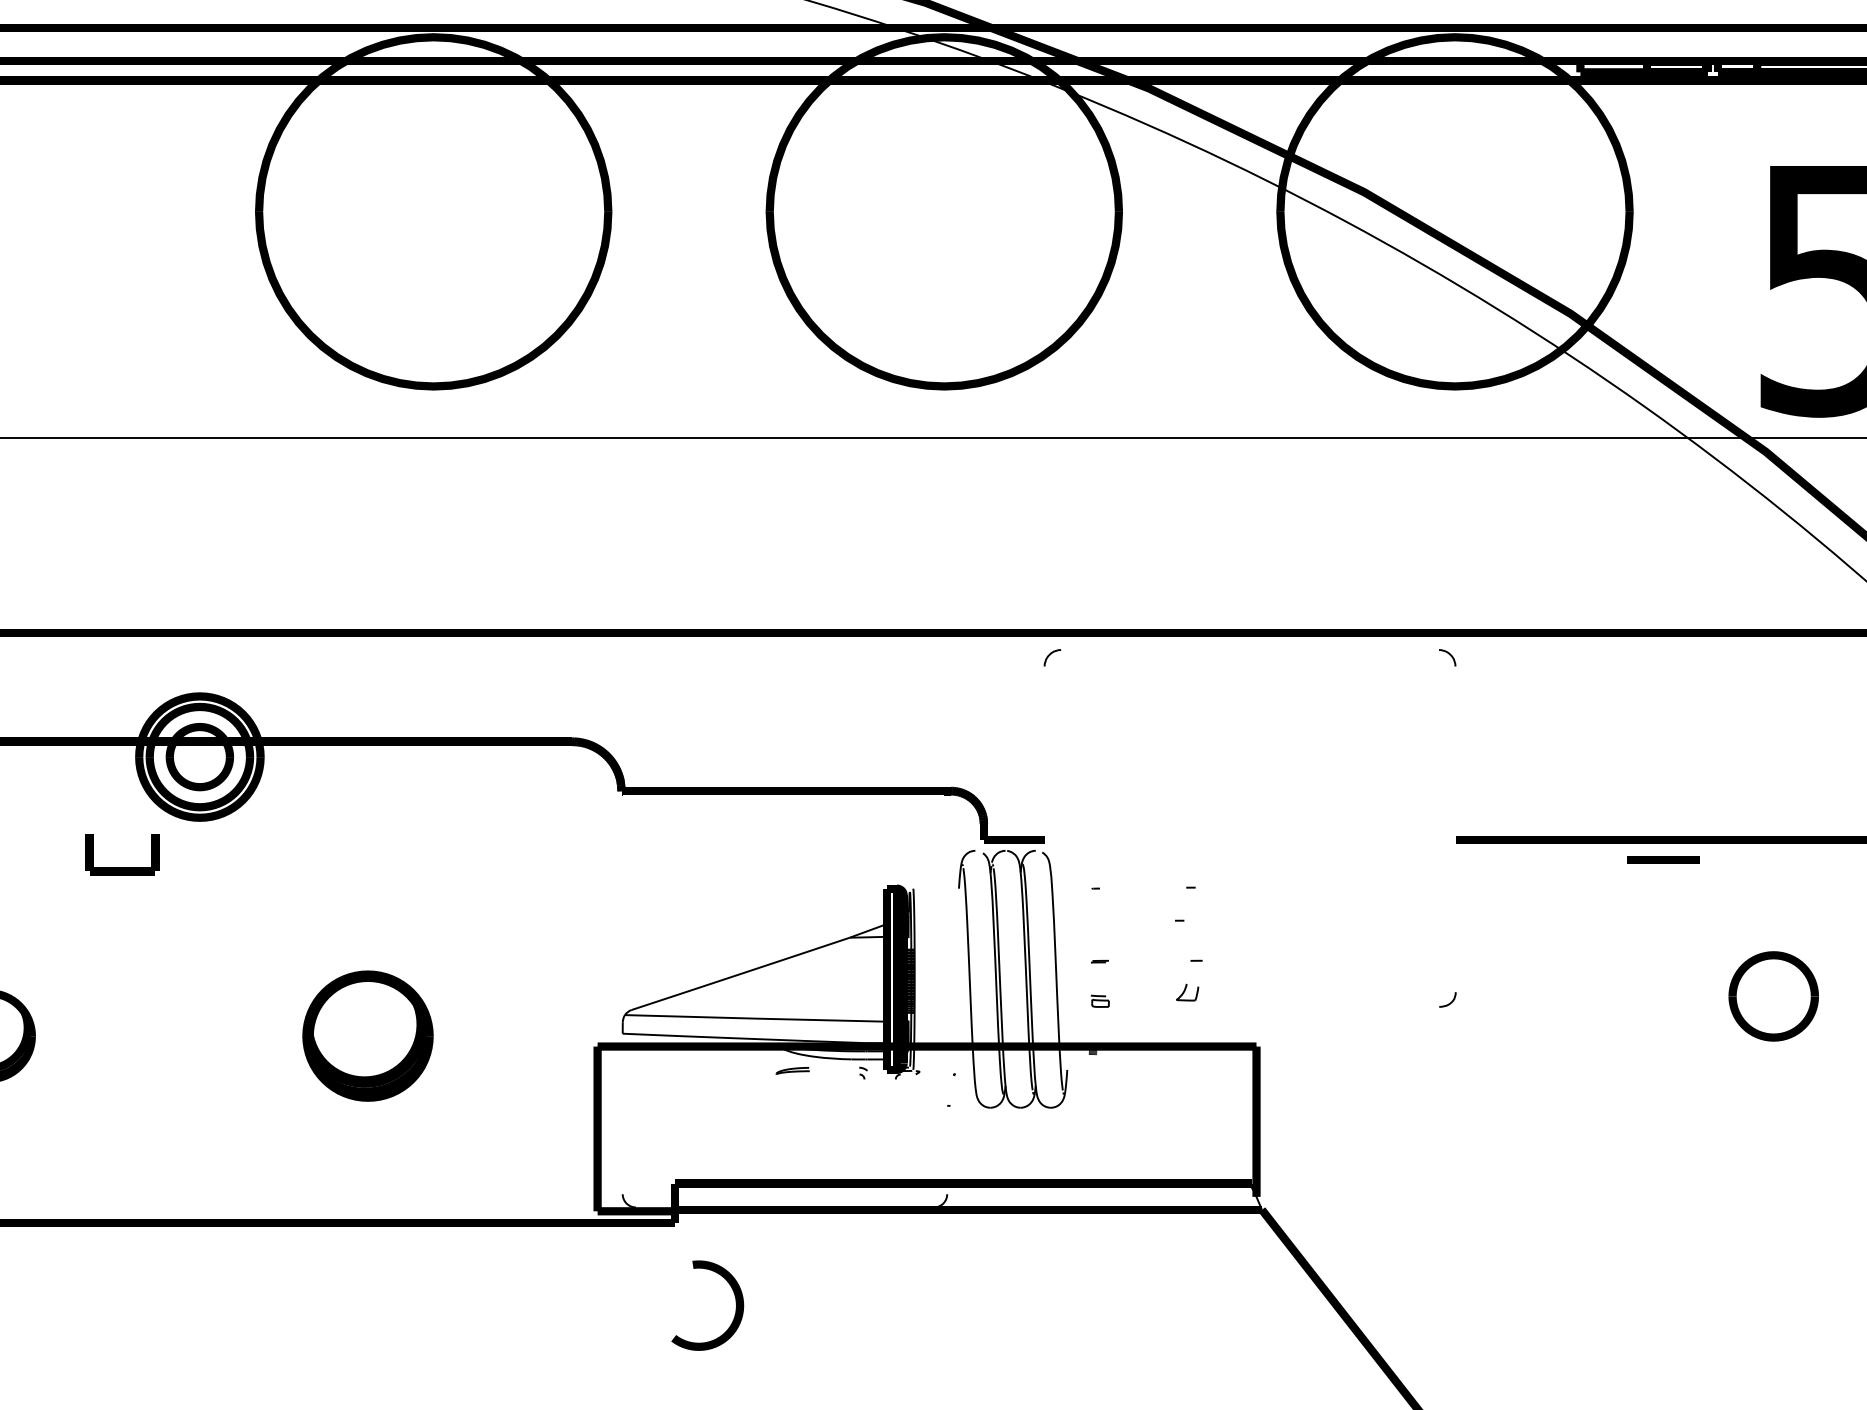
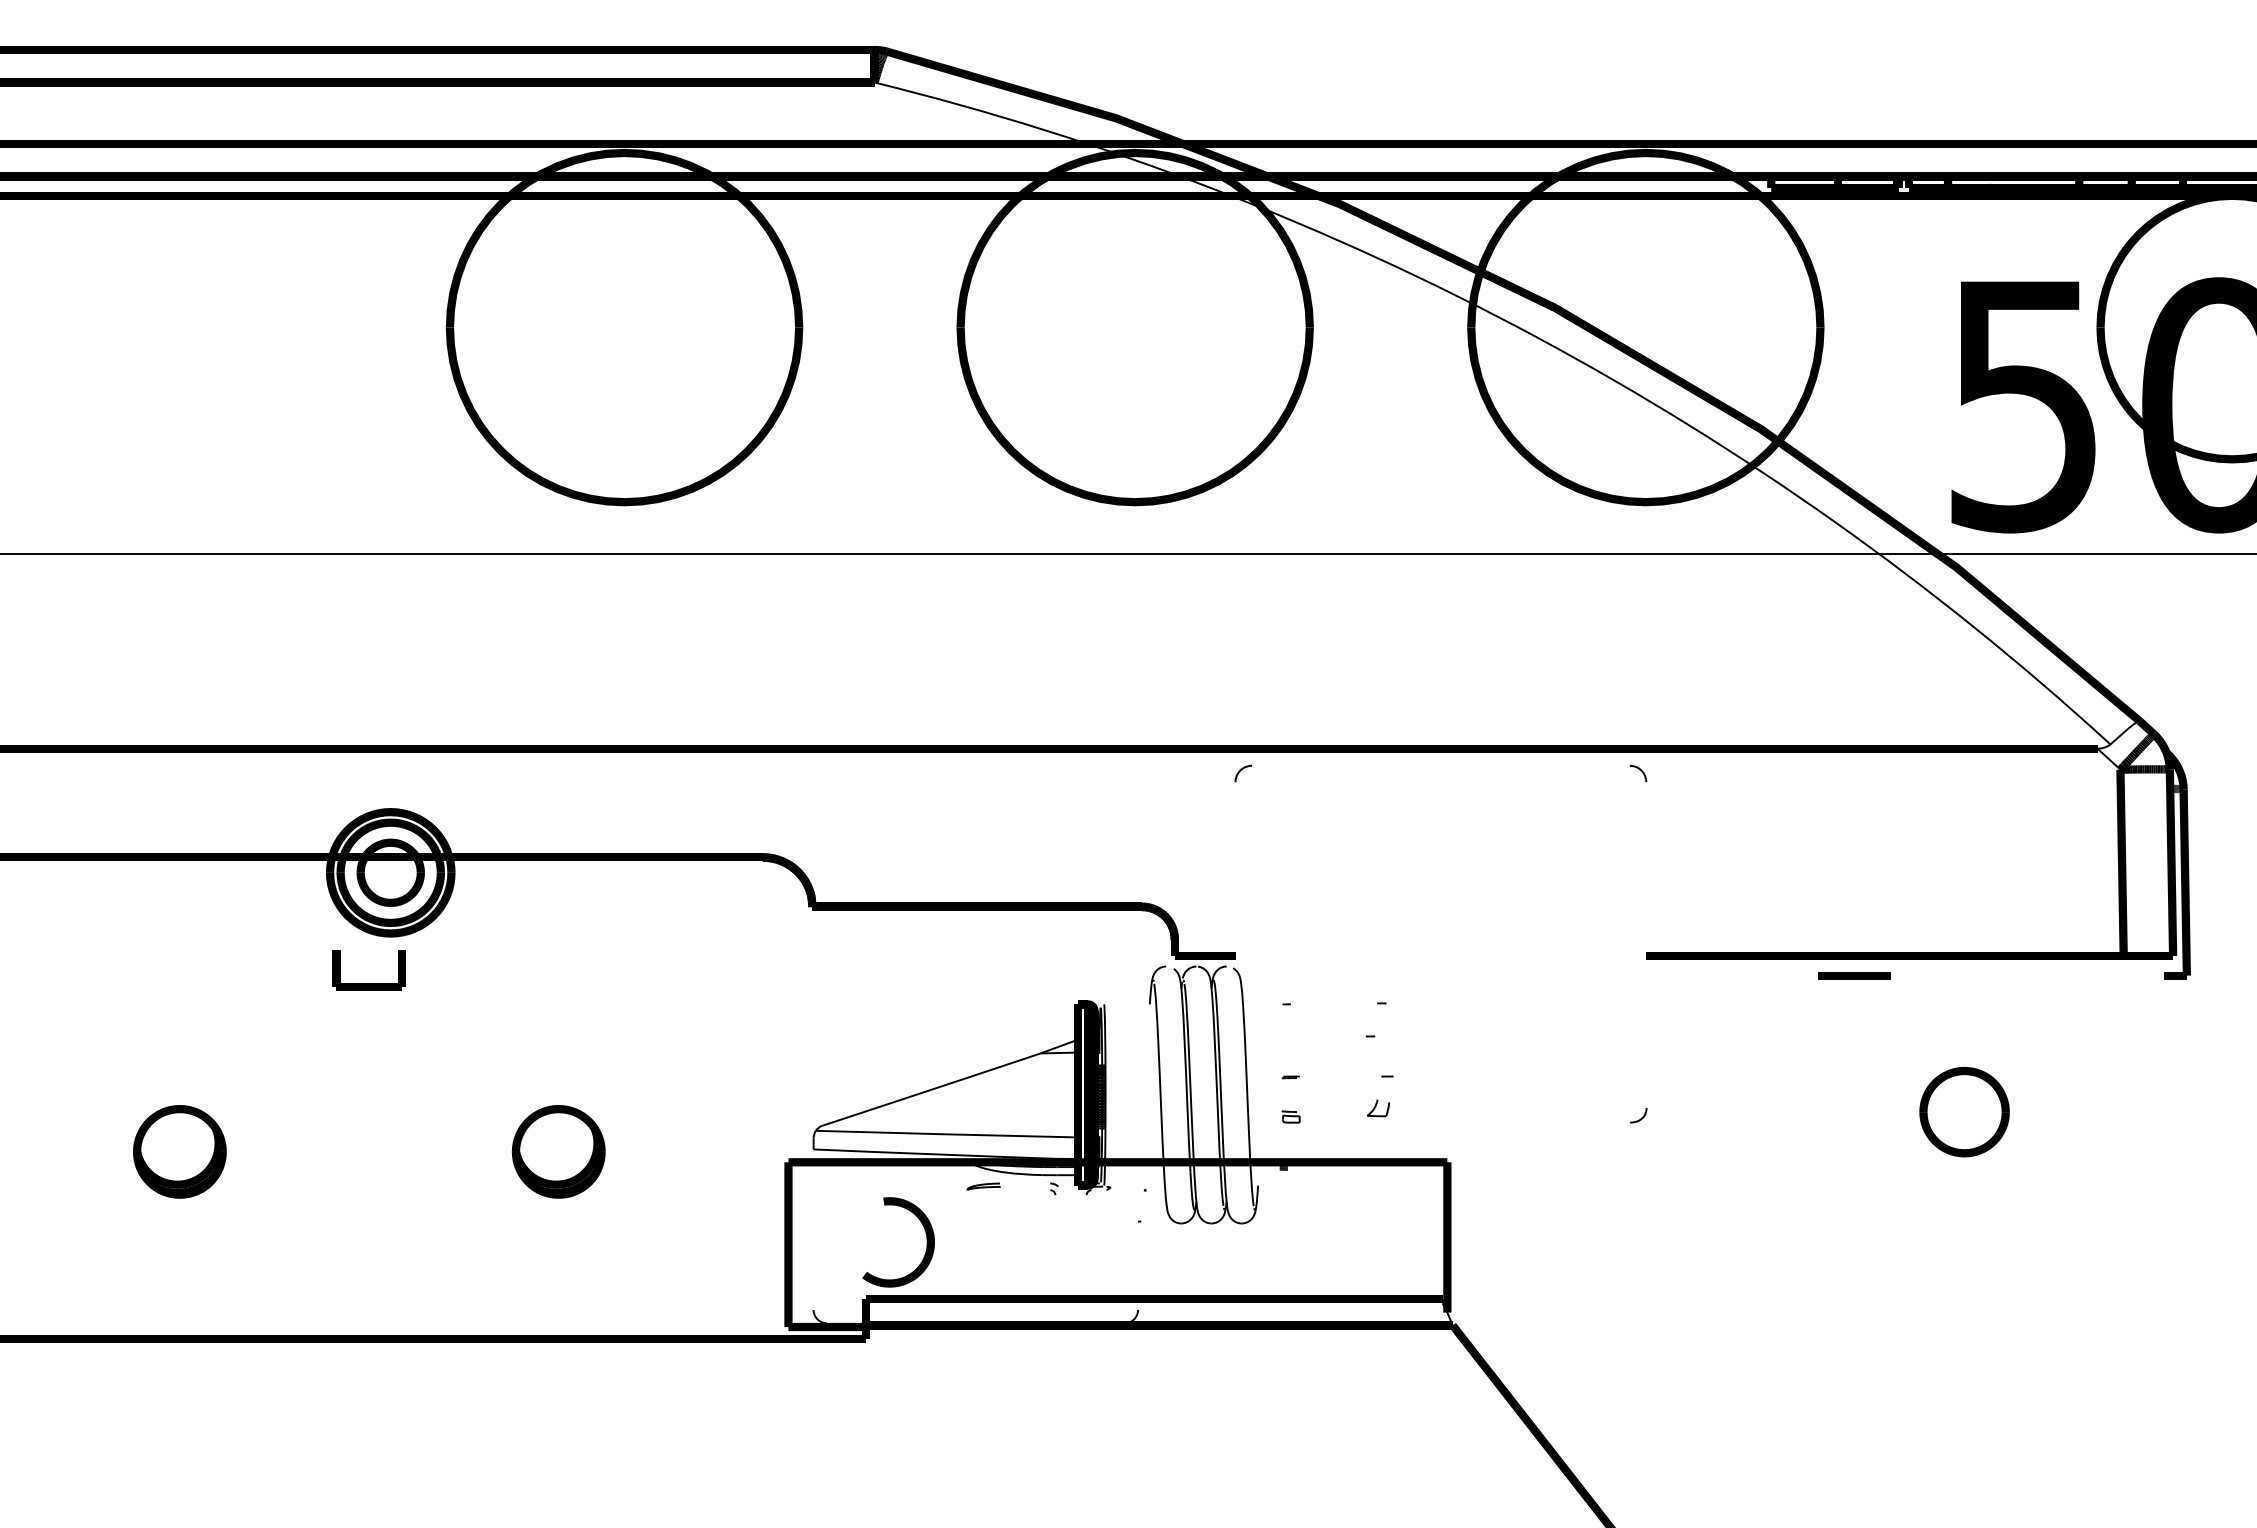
part: (121, 867) -> (368, 983), moved
part: (367, 1035) -> (558, 1151), size x0.71
curve: (735, 1305) -> (926, 1242), moved

